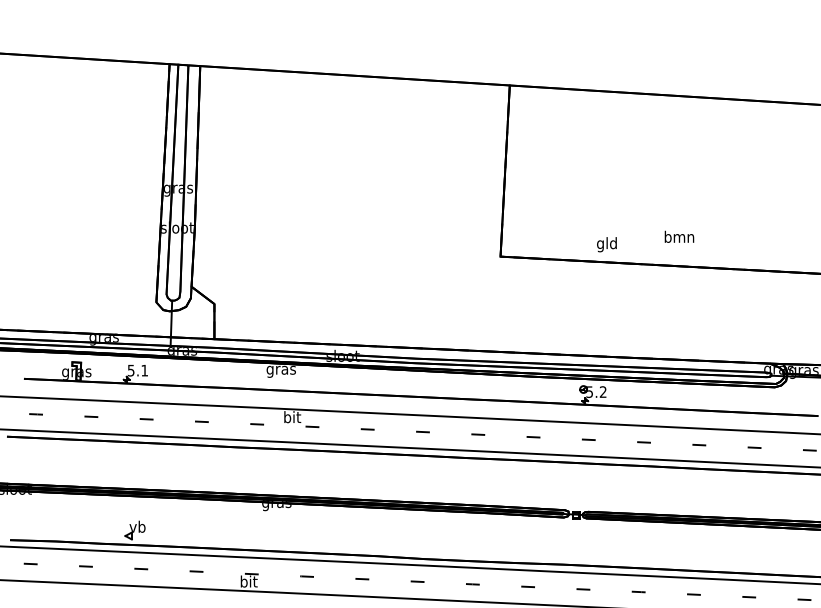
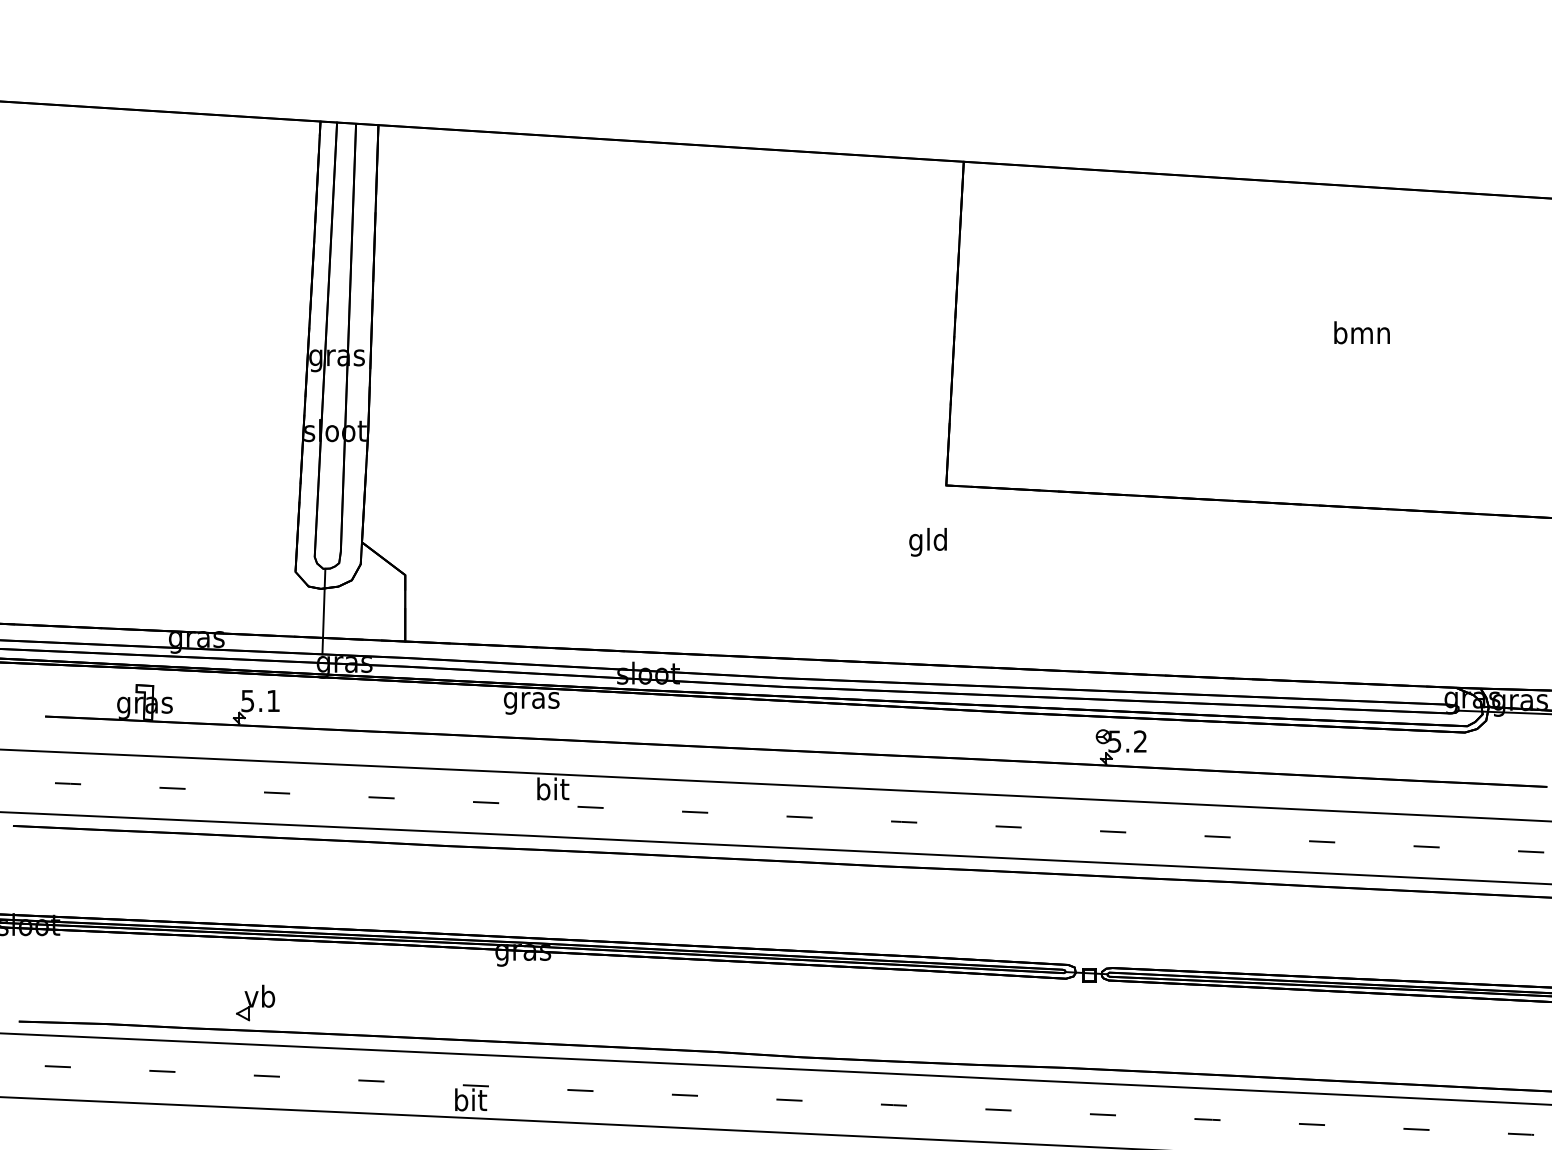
text: (679, 236) -> (1362, 332), moved
text: (606, 244) -> (927, 541), moved

